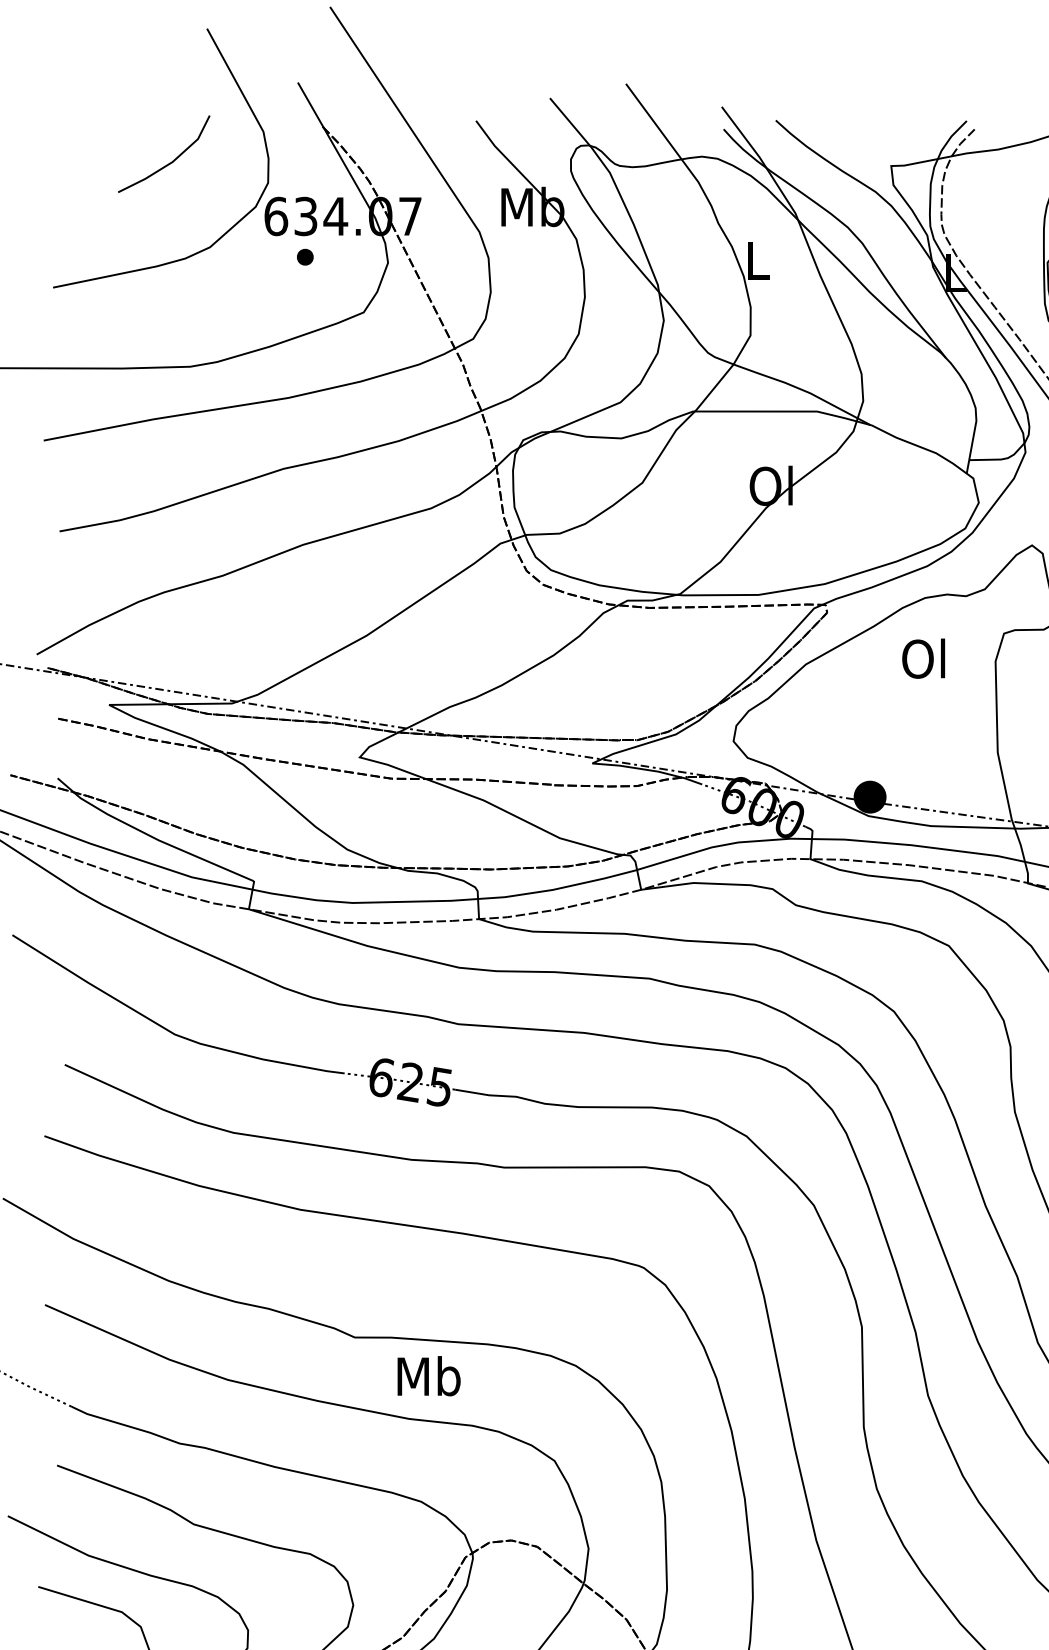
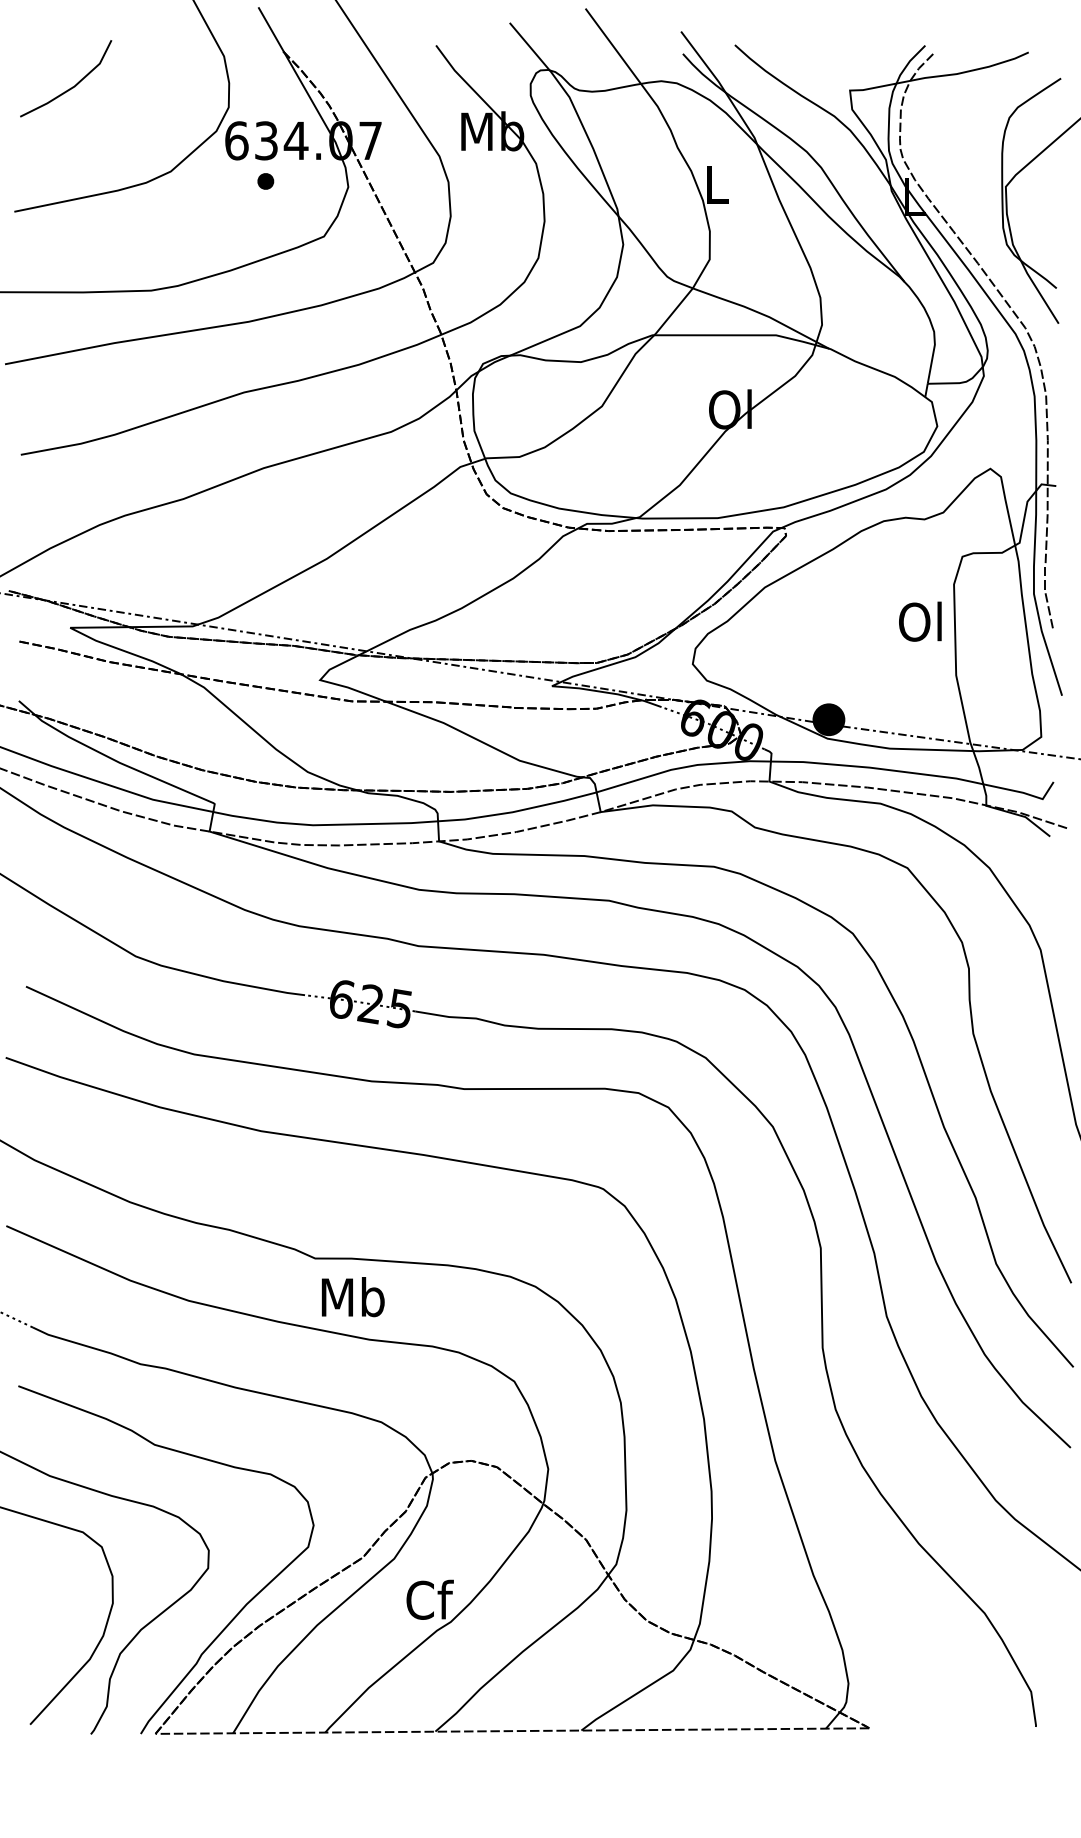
line: (168, 162) -> (70, 87), moved
text: (923, 658) -> (920, 621), moved
text: (428, 1376) -> (352, 1297), moved

